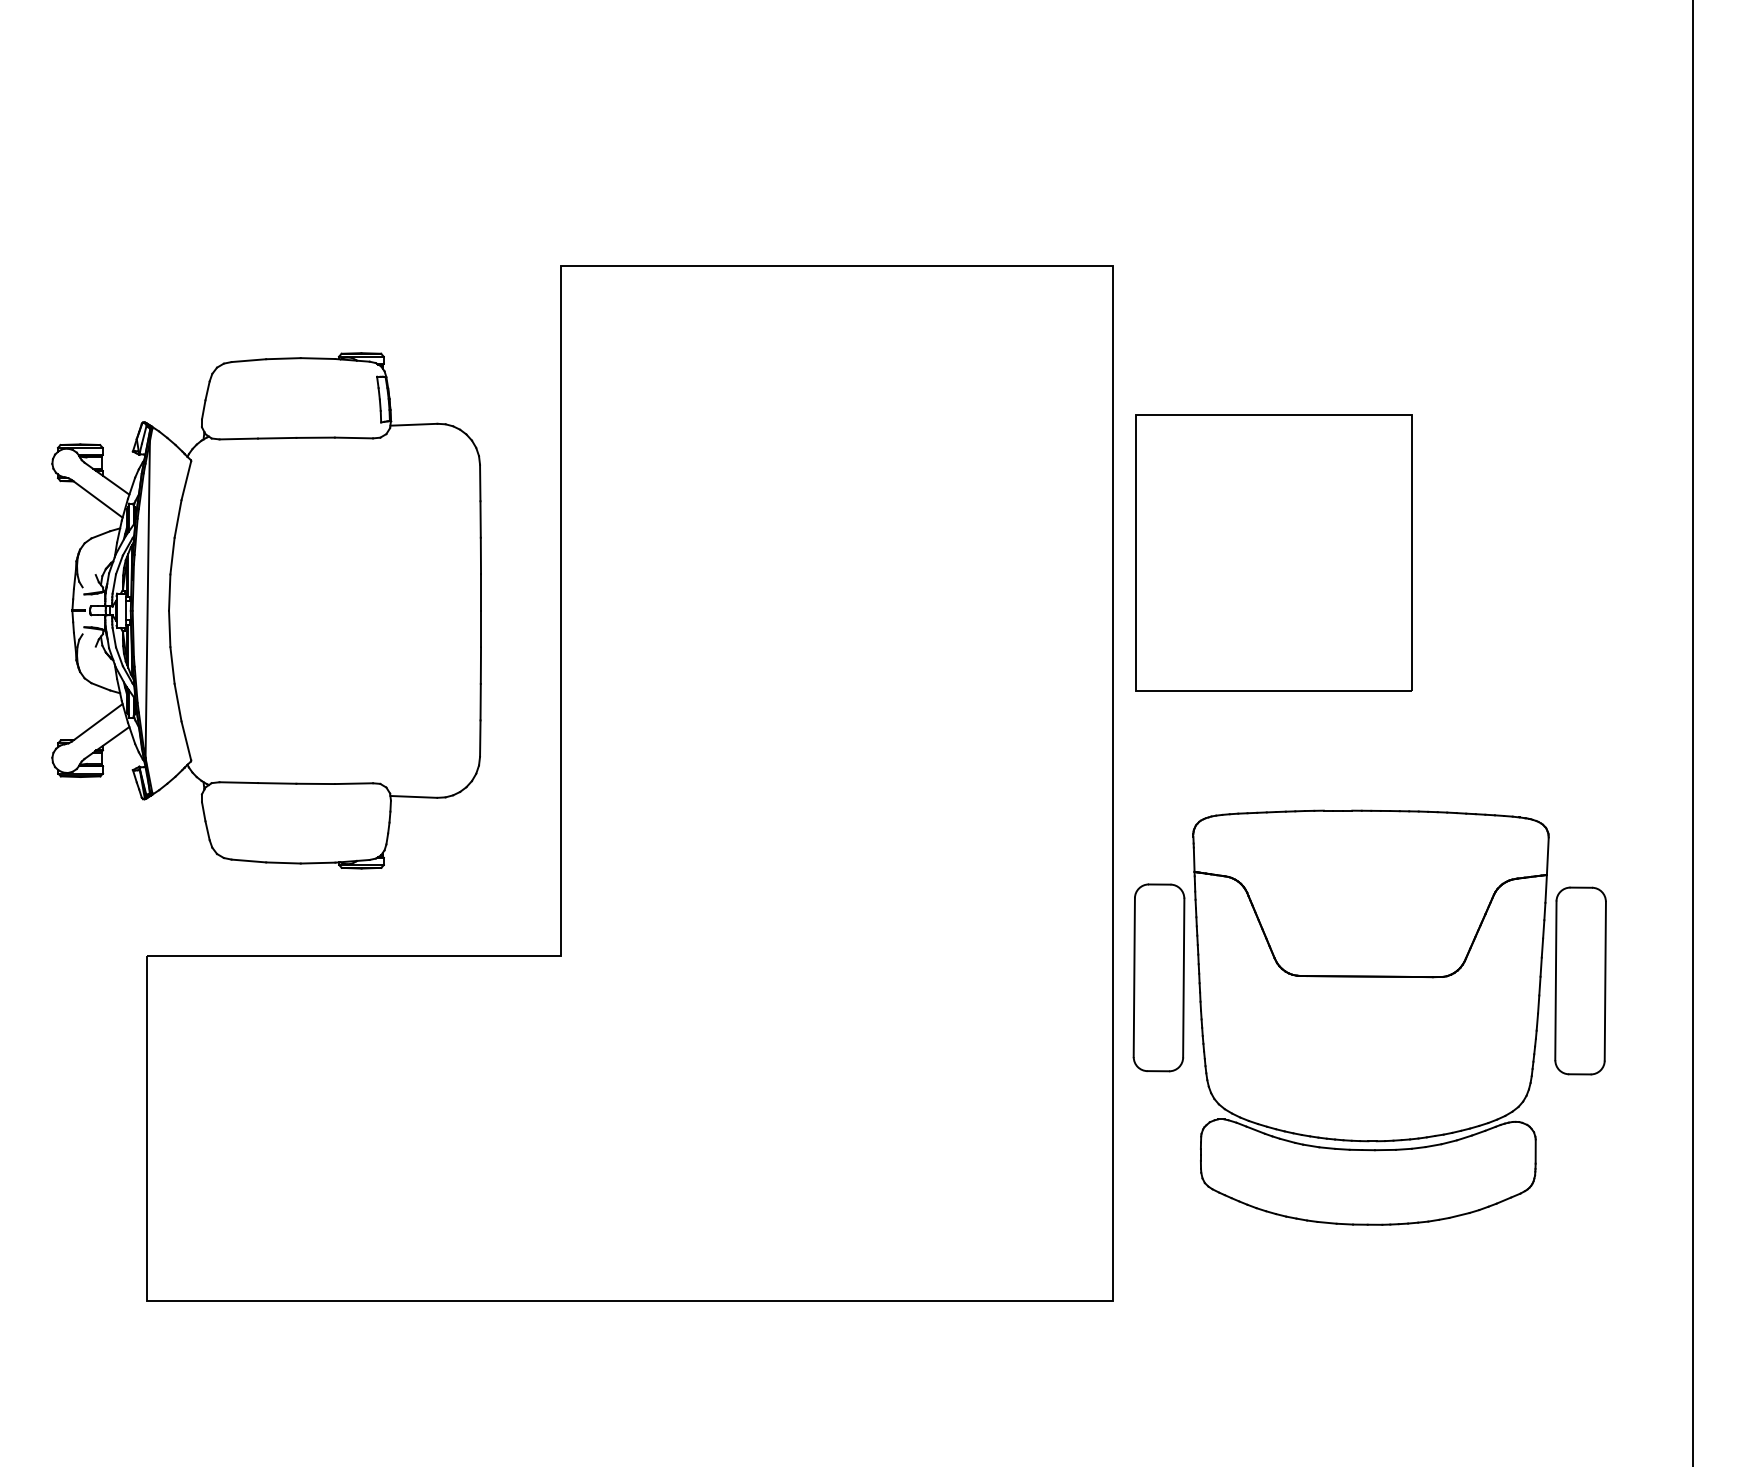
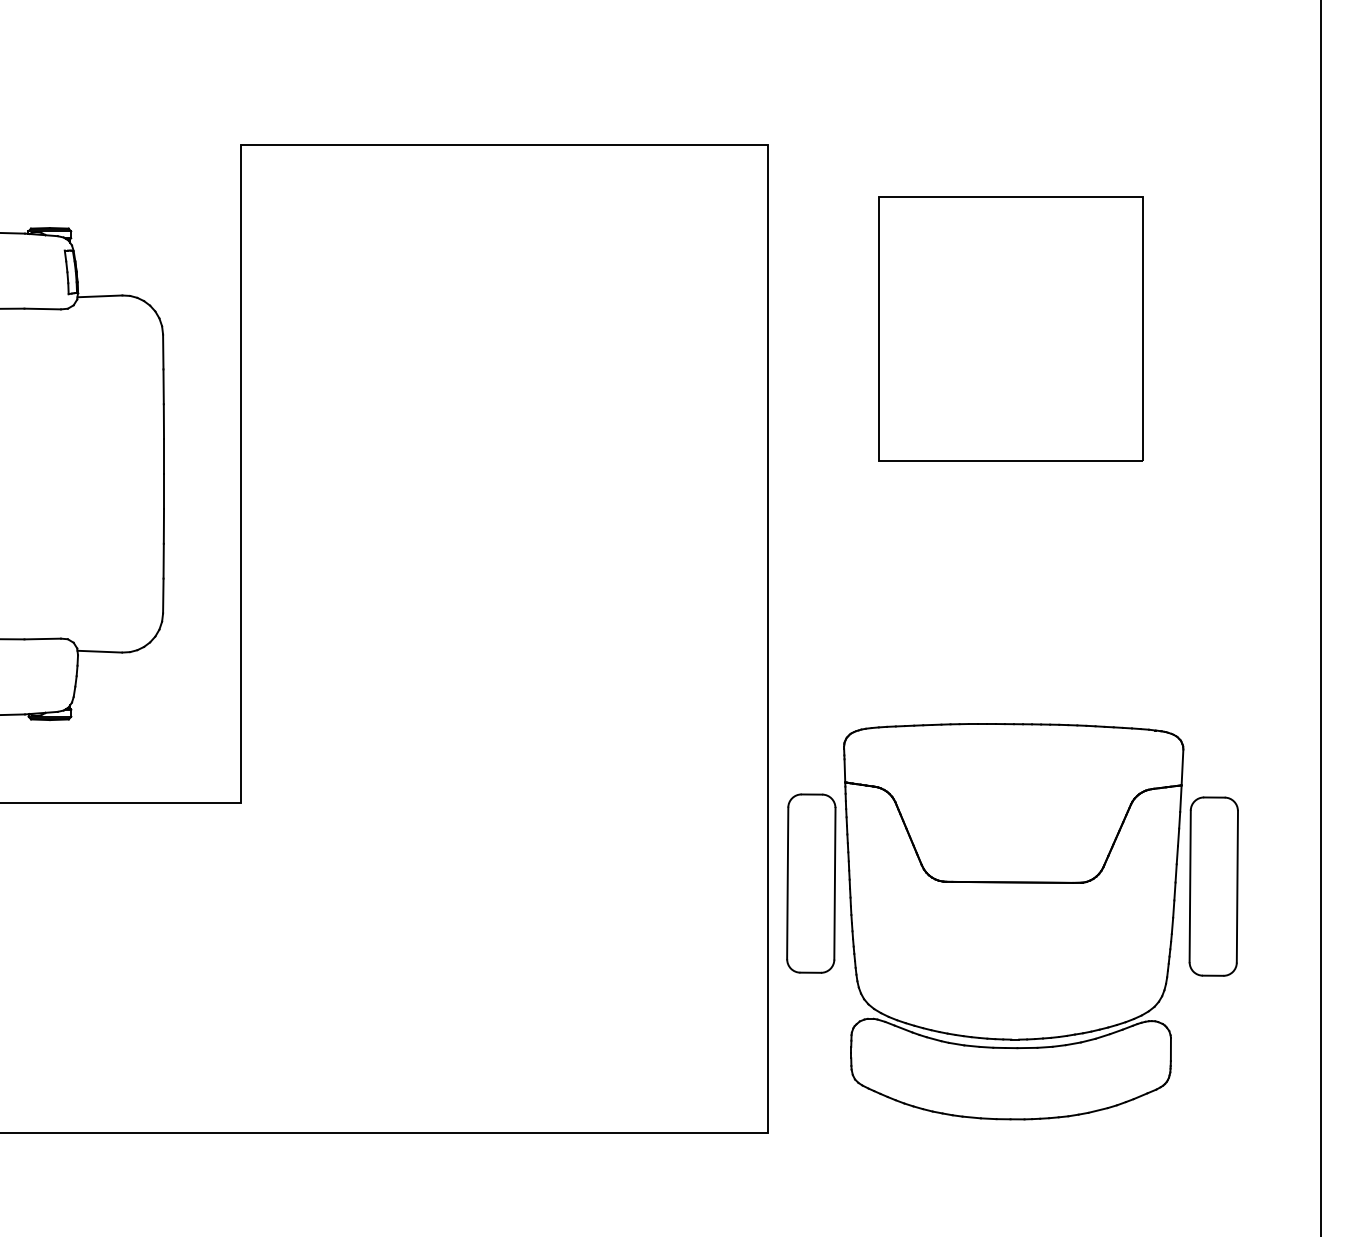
part: (1273, 552) -> (1010, 328), moved
part: (1369, 1017) -> (1012, 921), moved

